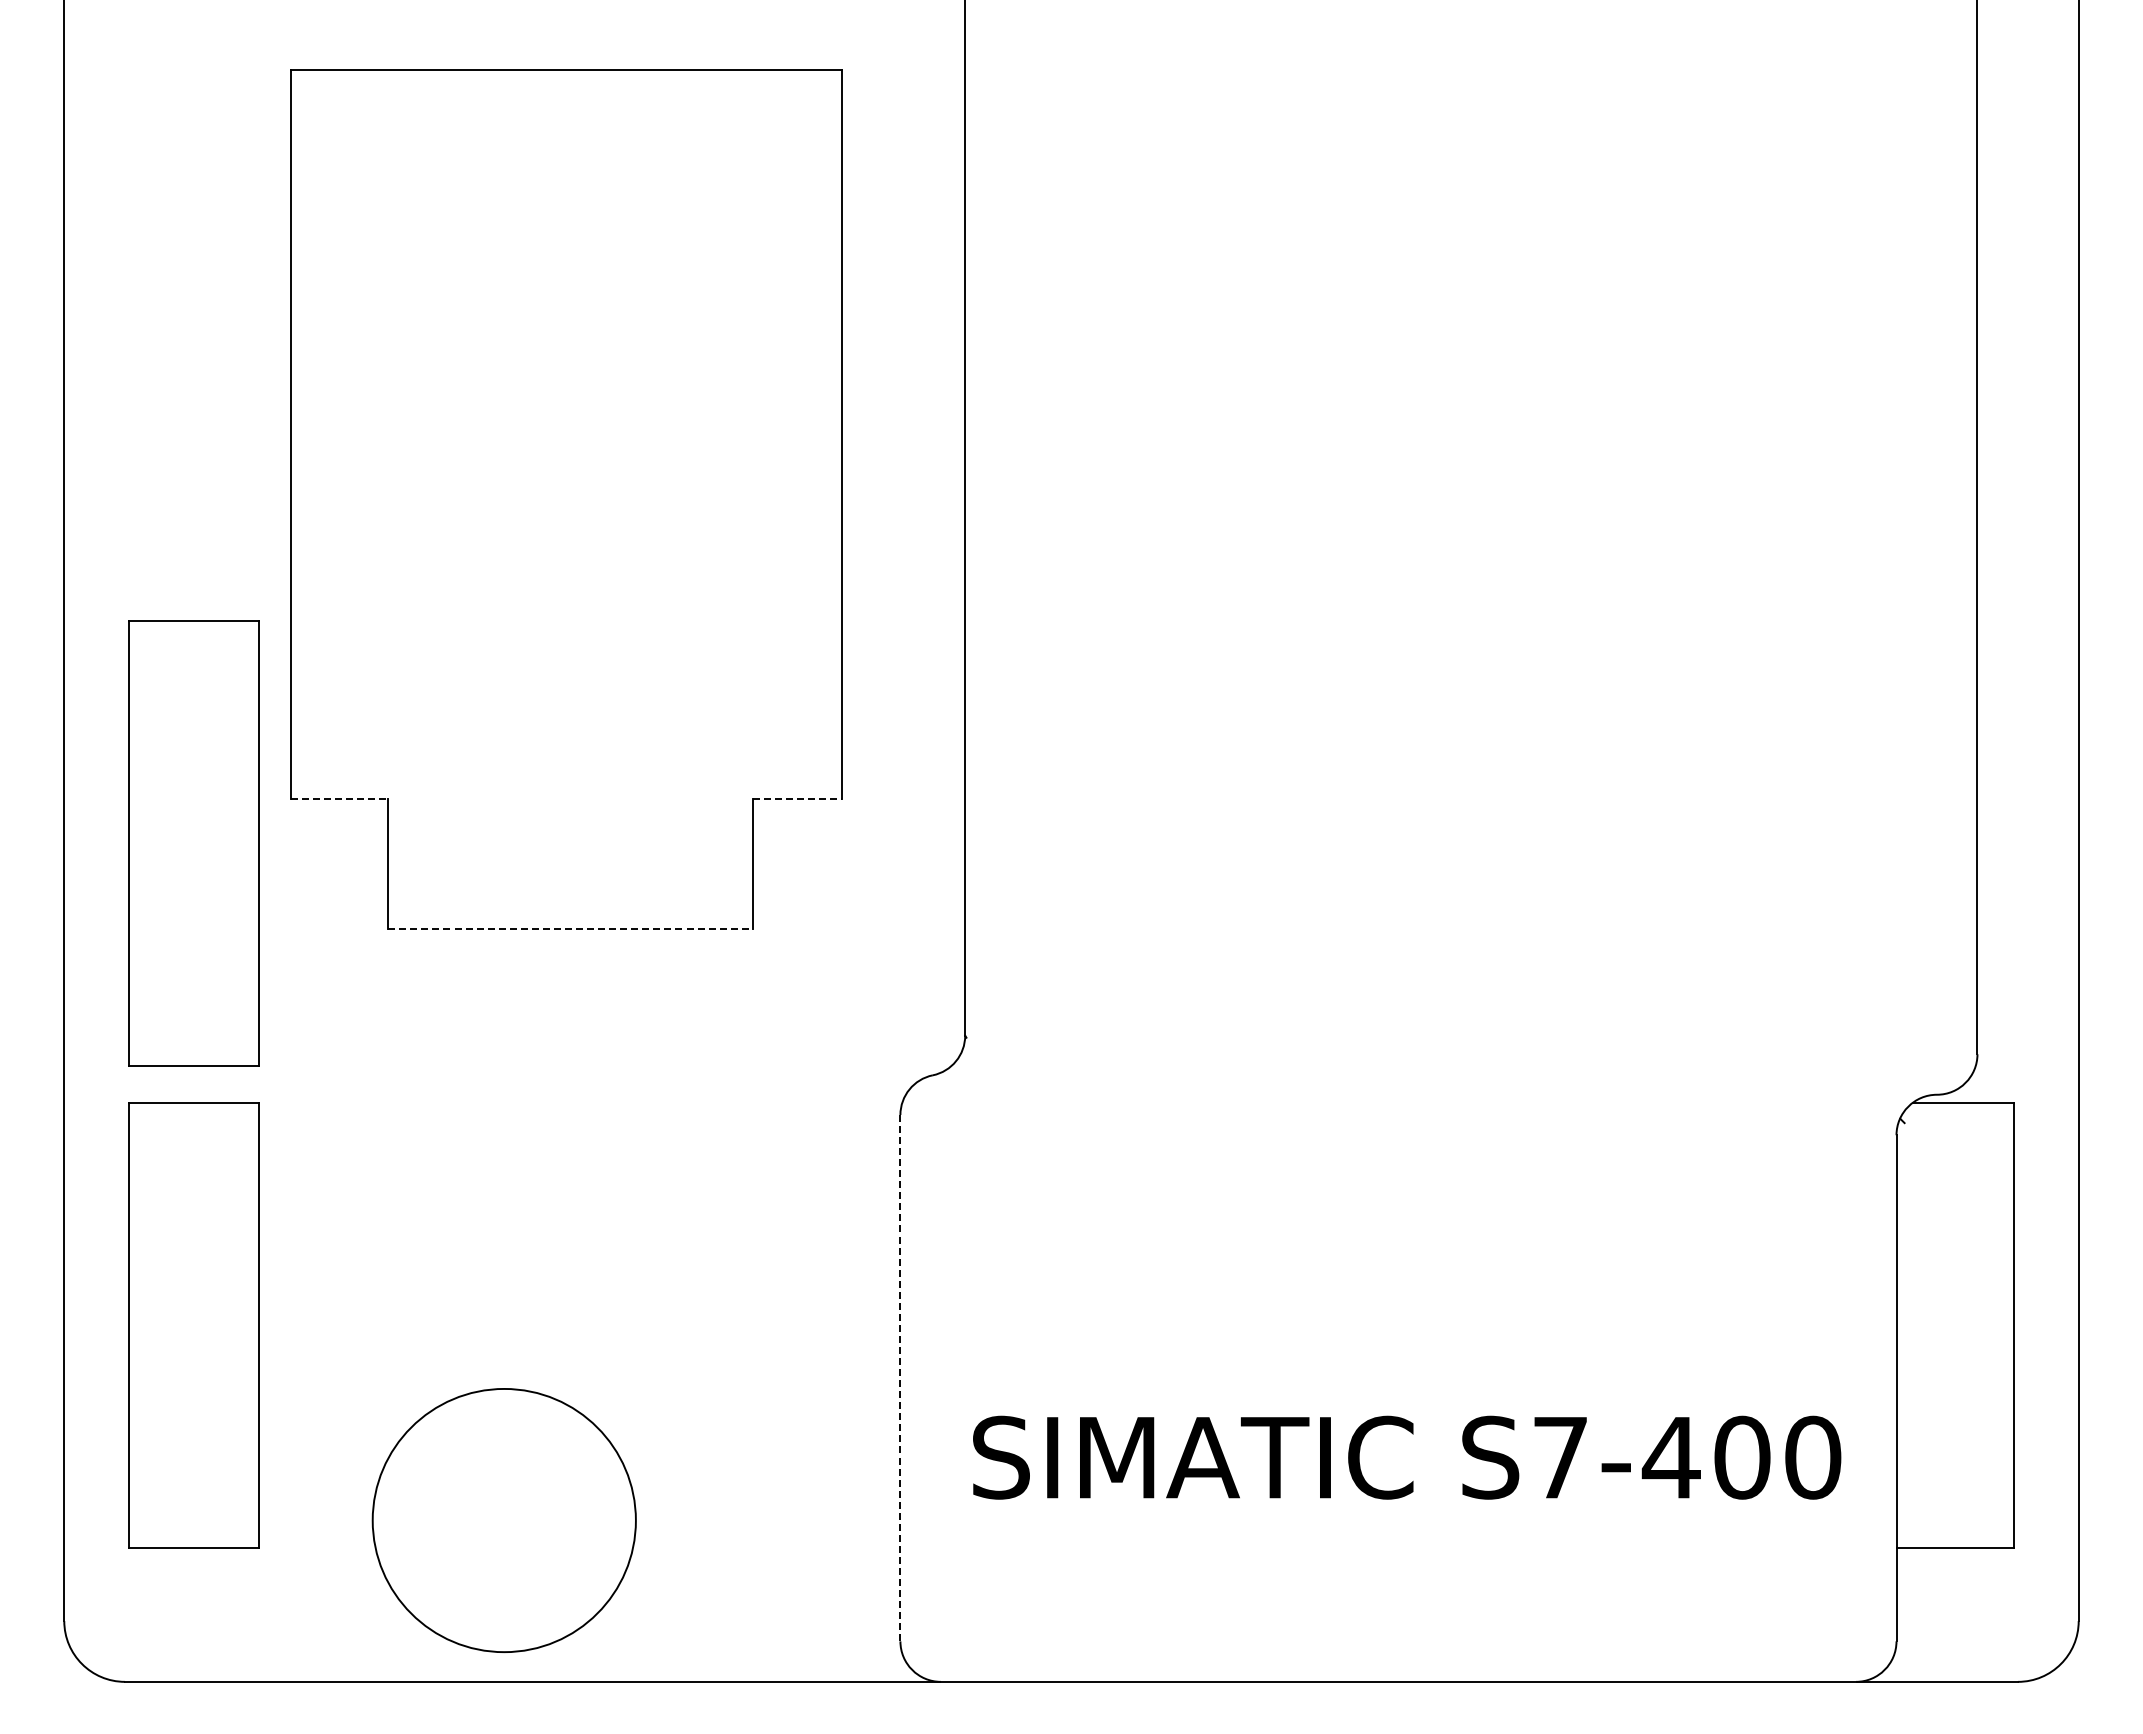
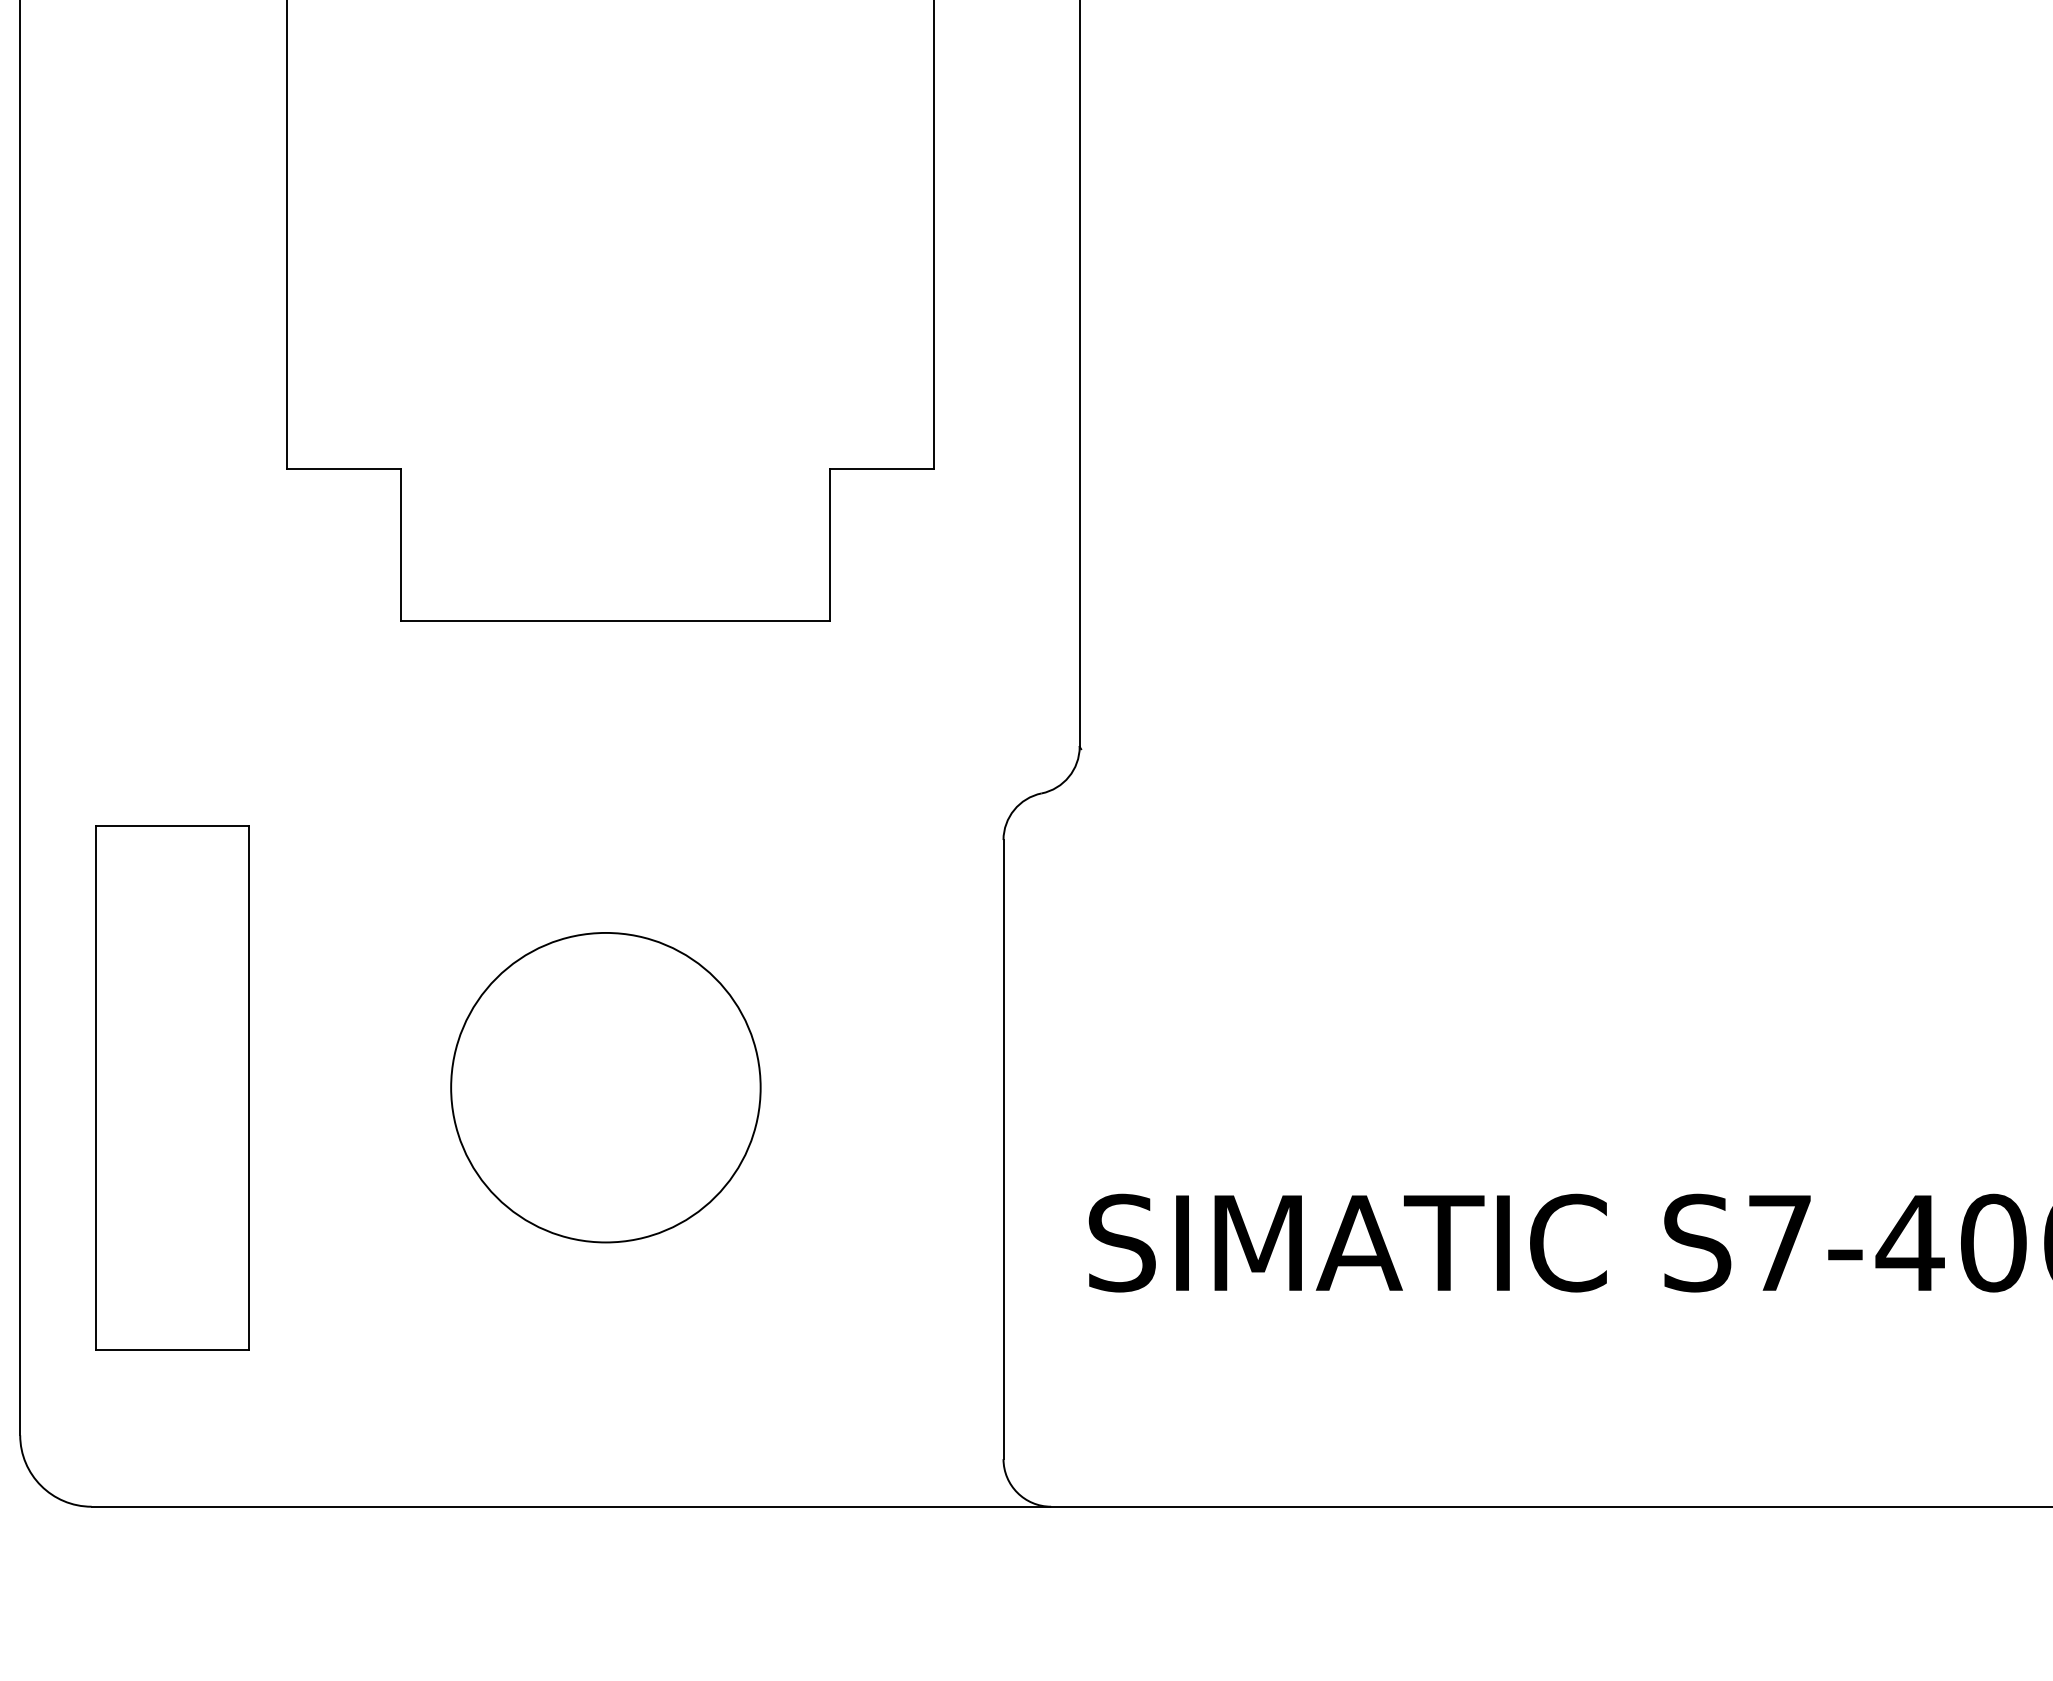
line: (339, 799) -> (343, 469), dashed -> solid
line: (797, 799) -> (882, 469), dashed -> solid
part: (193, 843) -> (172, 520), removed
line: (570, 928) -> (615, 620), dashed -> solid
line: (900, 1378) -> (1003, 1149), dashed -> solid
circle: (503, 1520) -> (604, 1087), moved

